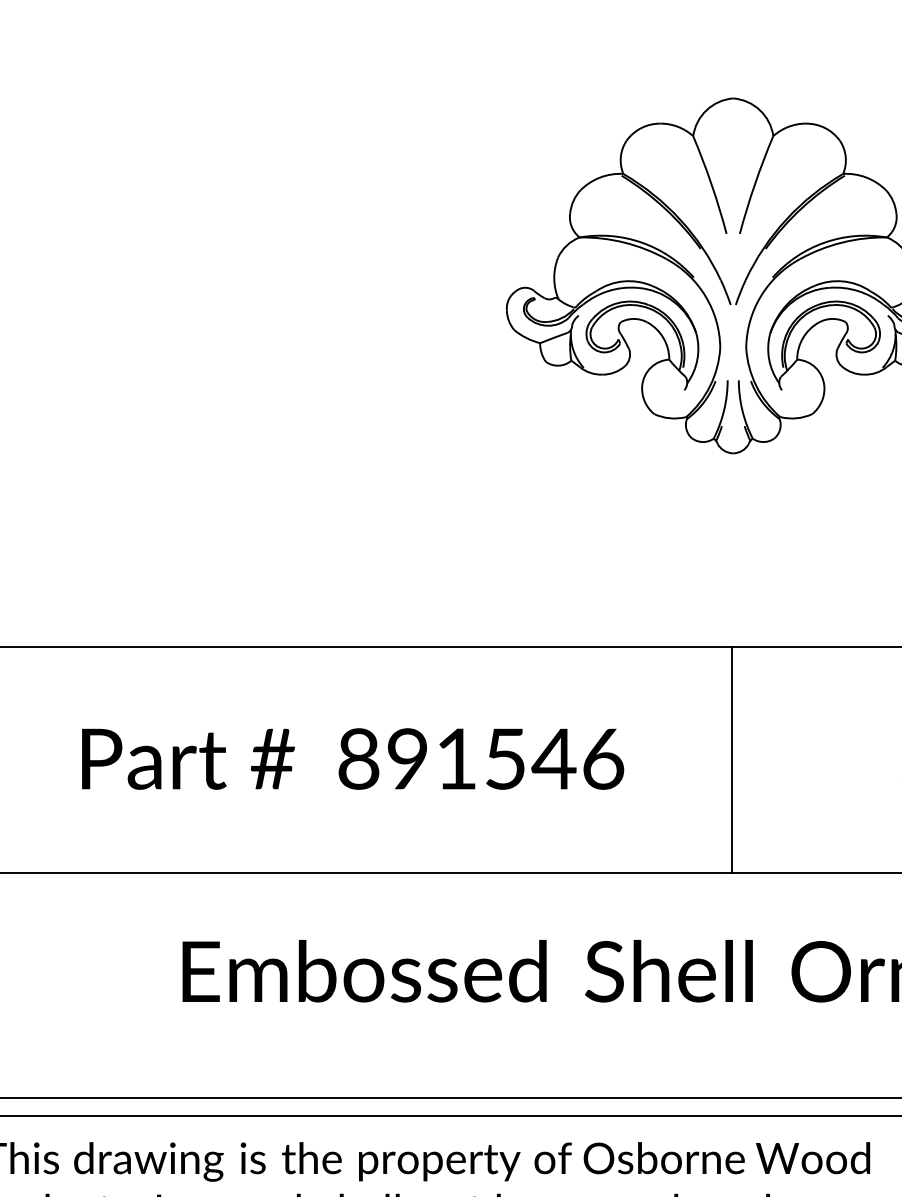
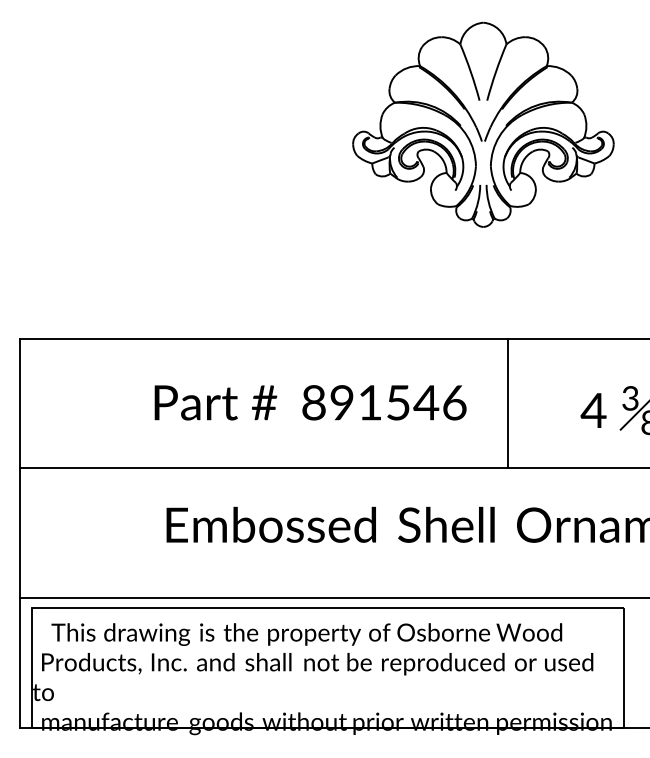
text: (352, 758) -> (310, 402), moved
line: (731, 760) -> (507, 403), moved

